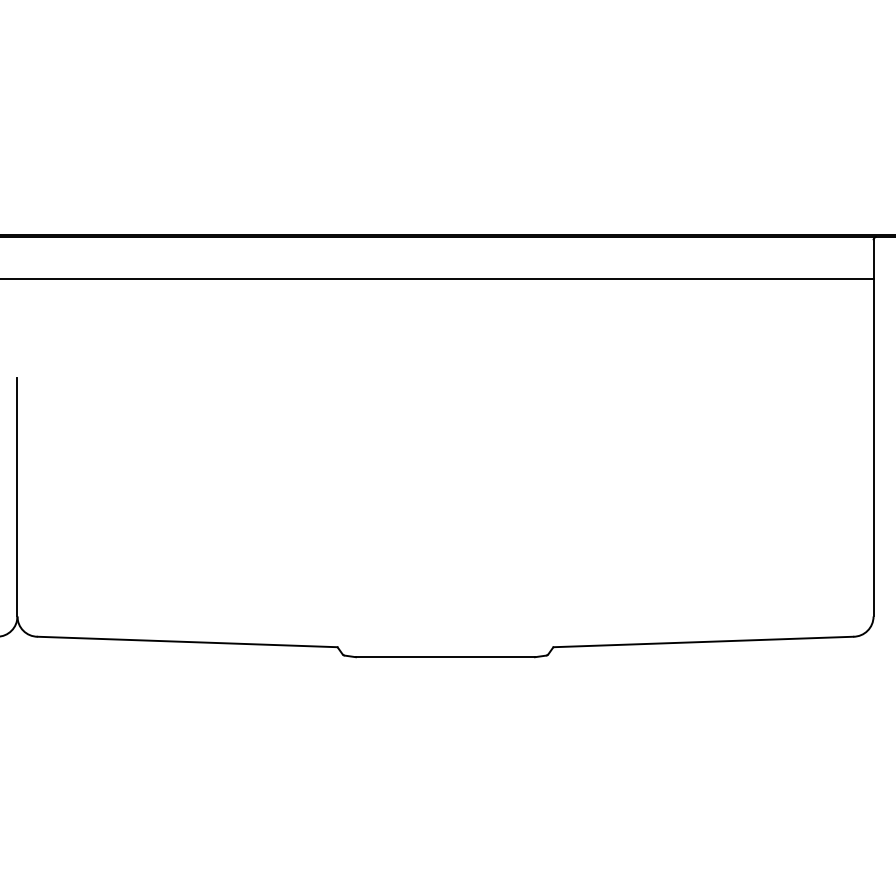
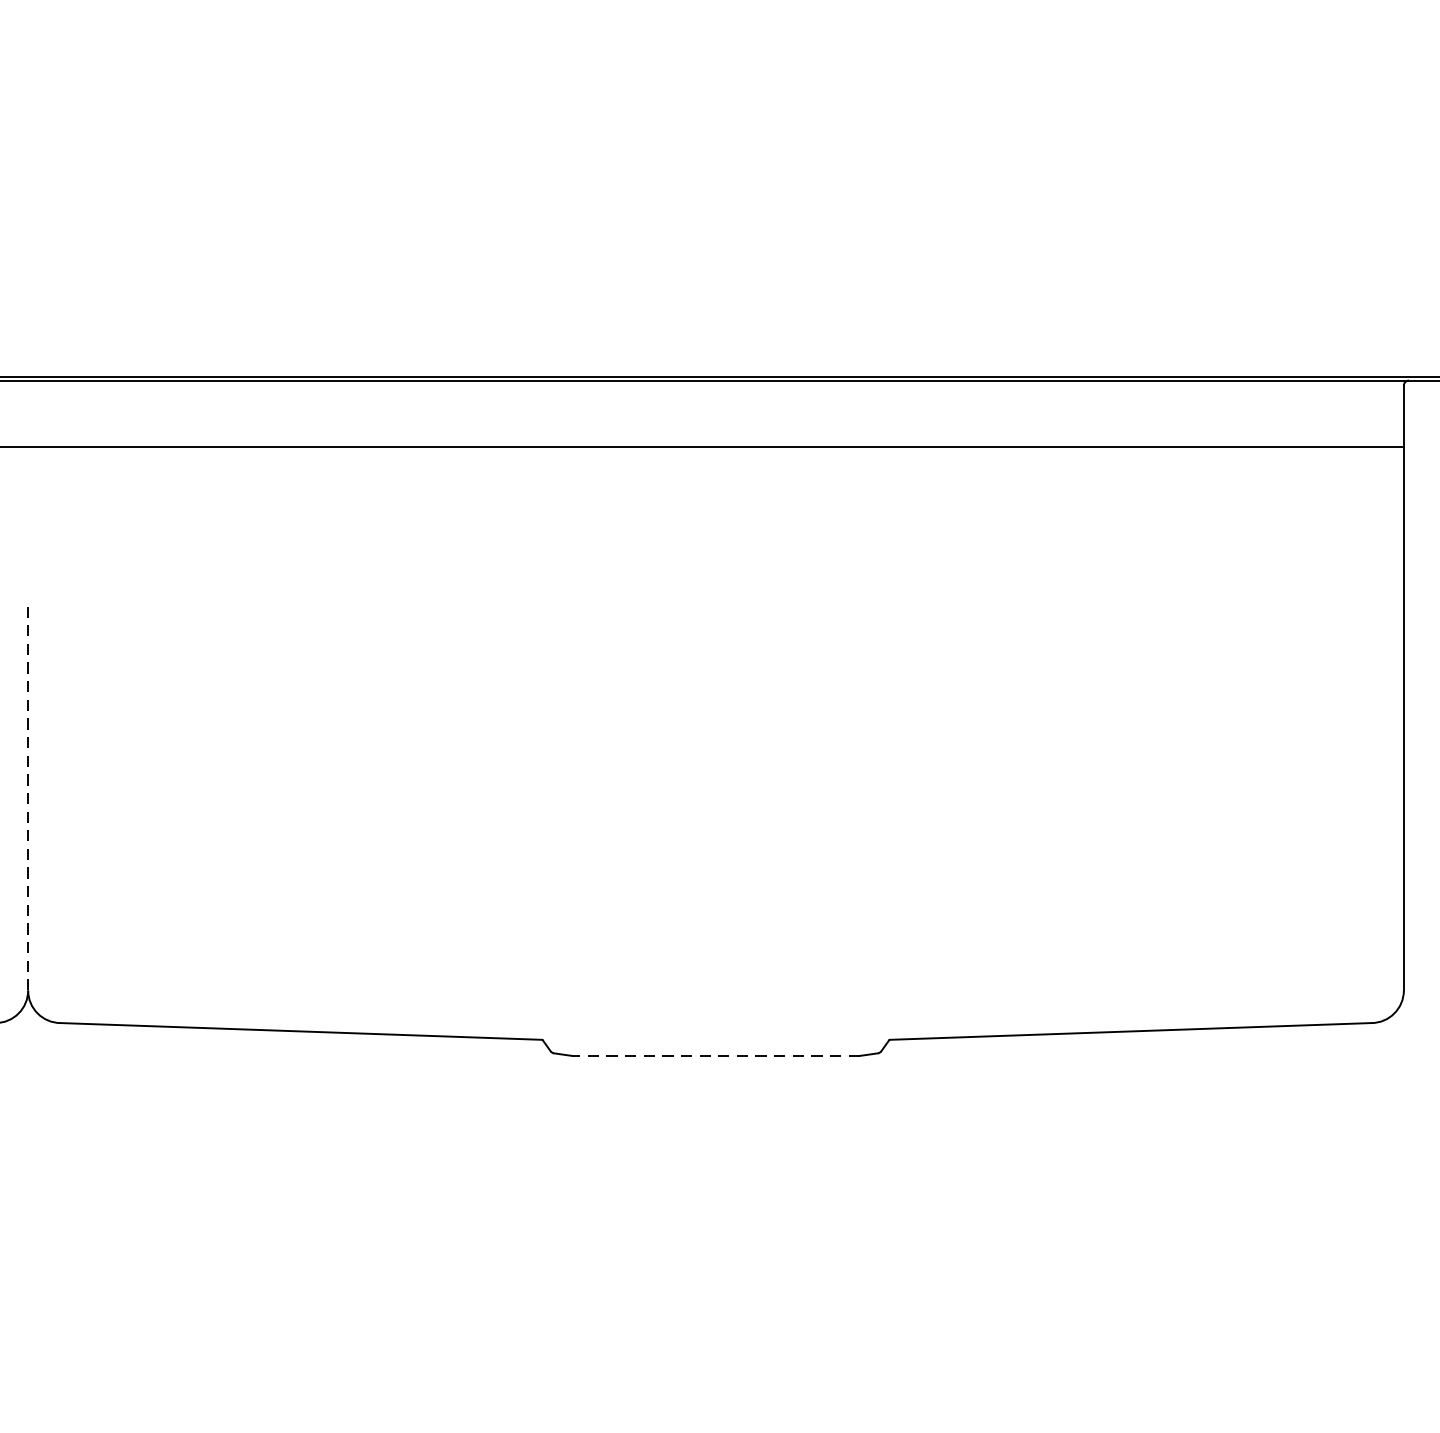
line: (17, 496) -> (28, 797), solid -> dashed
line: (445, 657) -> (715, 1056), solid -> dashed

